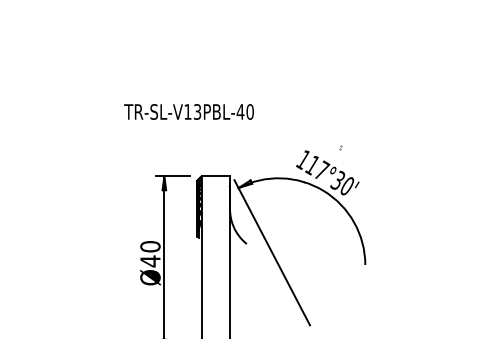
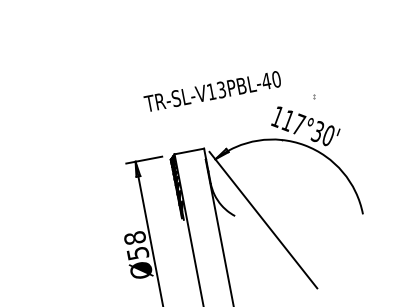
text: (188, 111) -> (212, 91), moved
text: (150, 254) -> (136, 246), Ø40 -> Ø58

